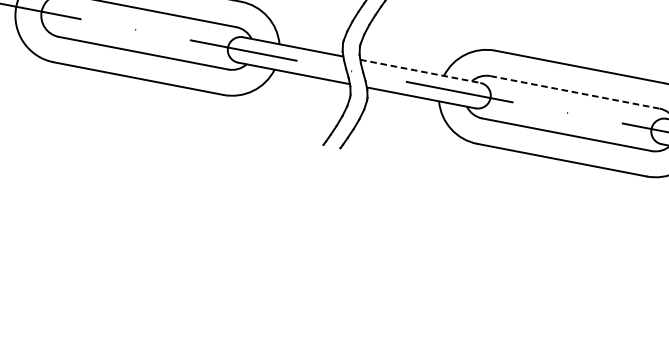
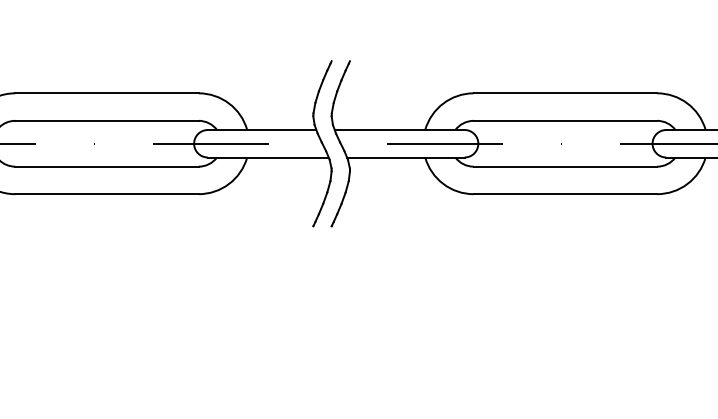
line: (421, 71) -> (400, 130), dashed -> solid
line: (575, 92) -> (565, 120), dashed -> solid

